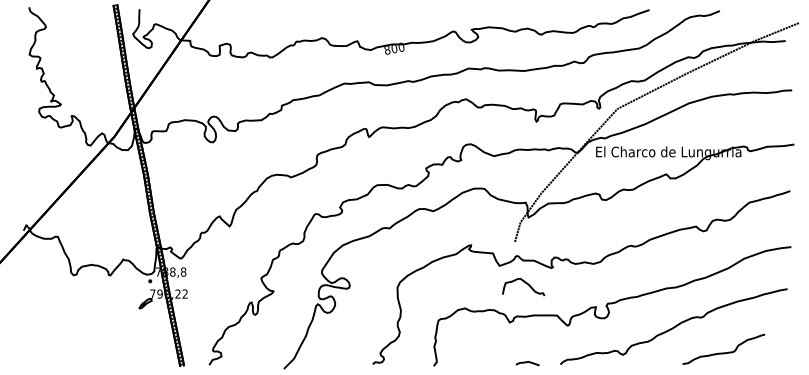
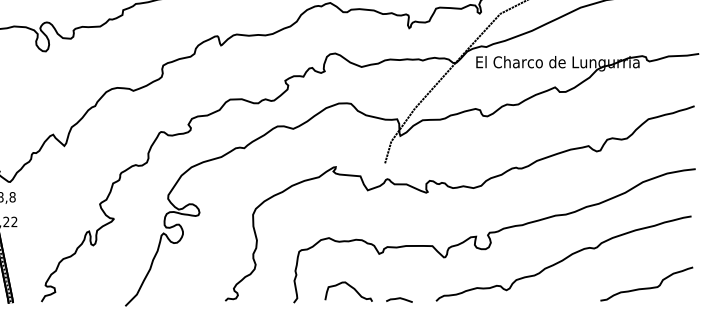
curve: (526, 284) -> (351, 288), moved
curve: (723, 352) -> (646, 287), moved

